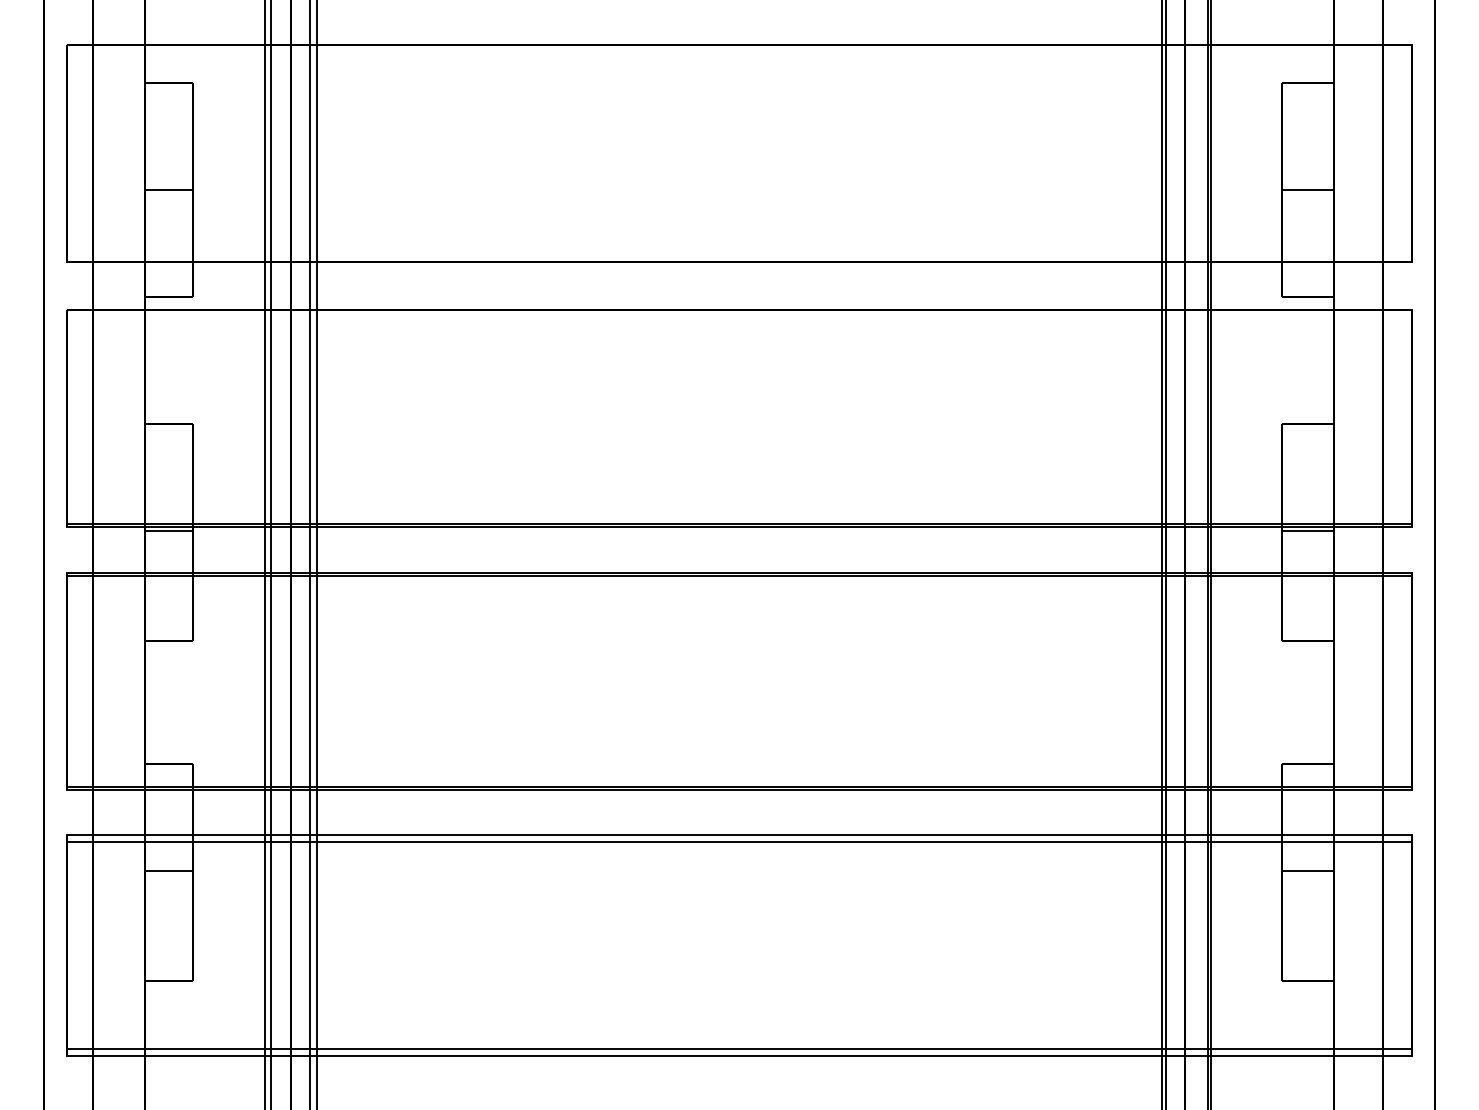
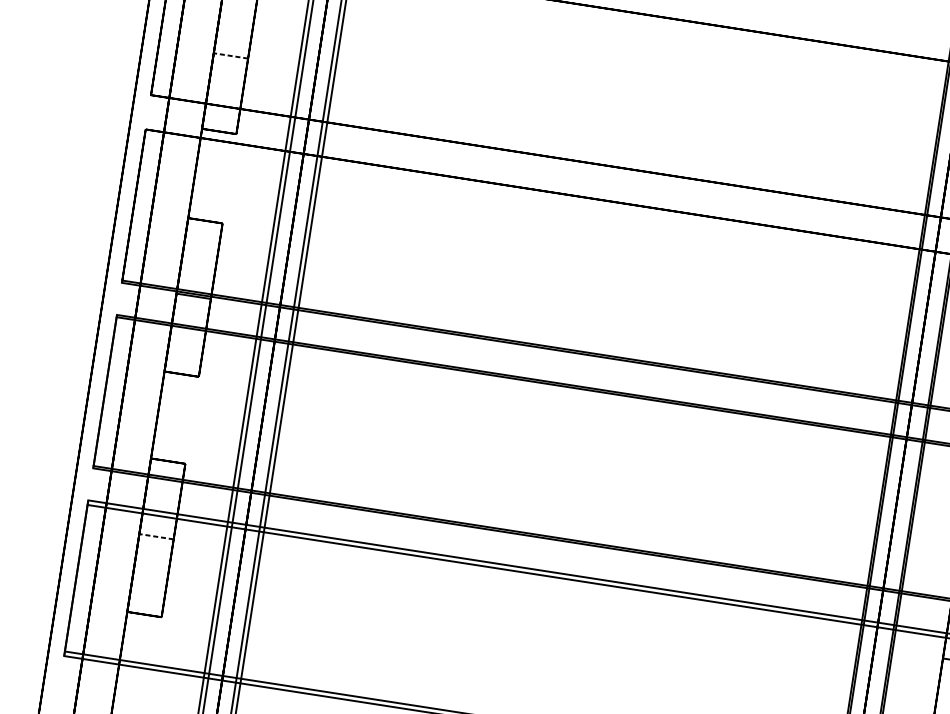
line: (168, 190) -> (230, 55), solid -> dashed
line: (168, 870) -> (156, 536), solid -> dashed

